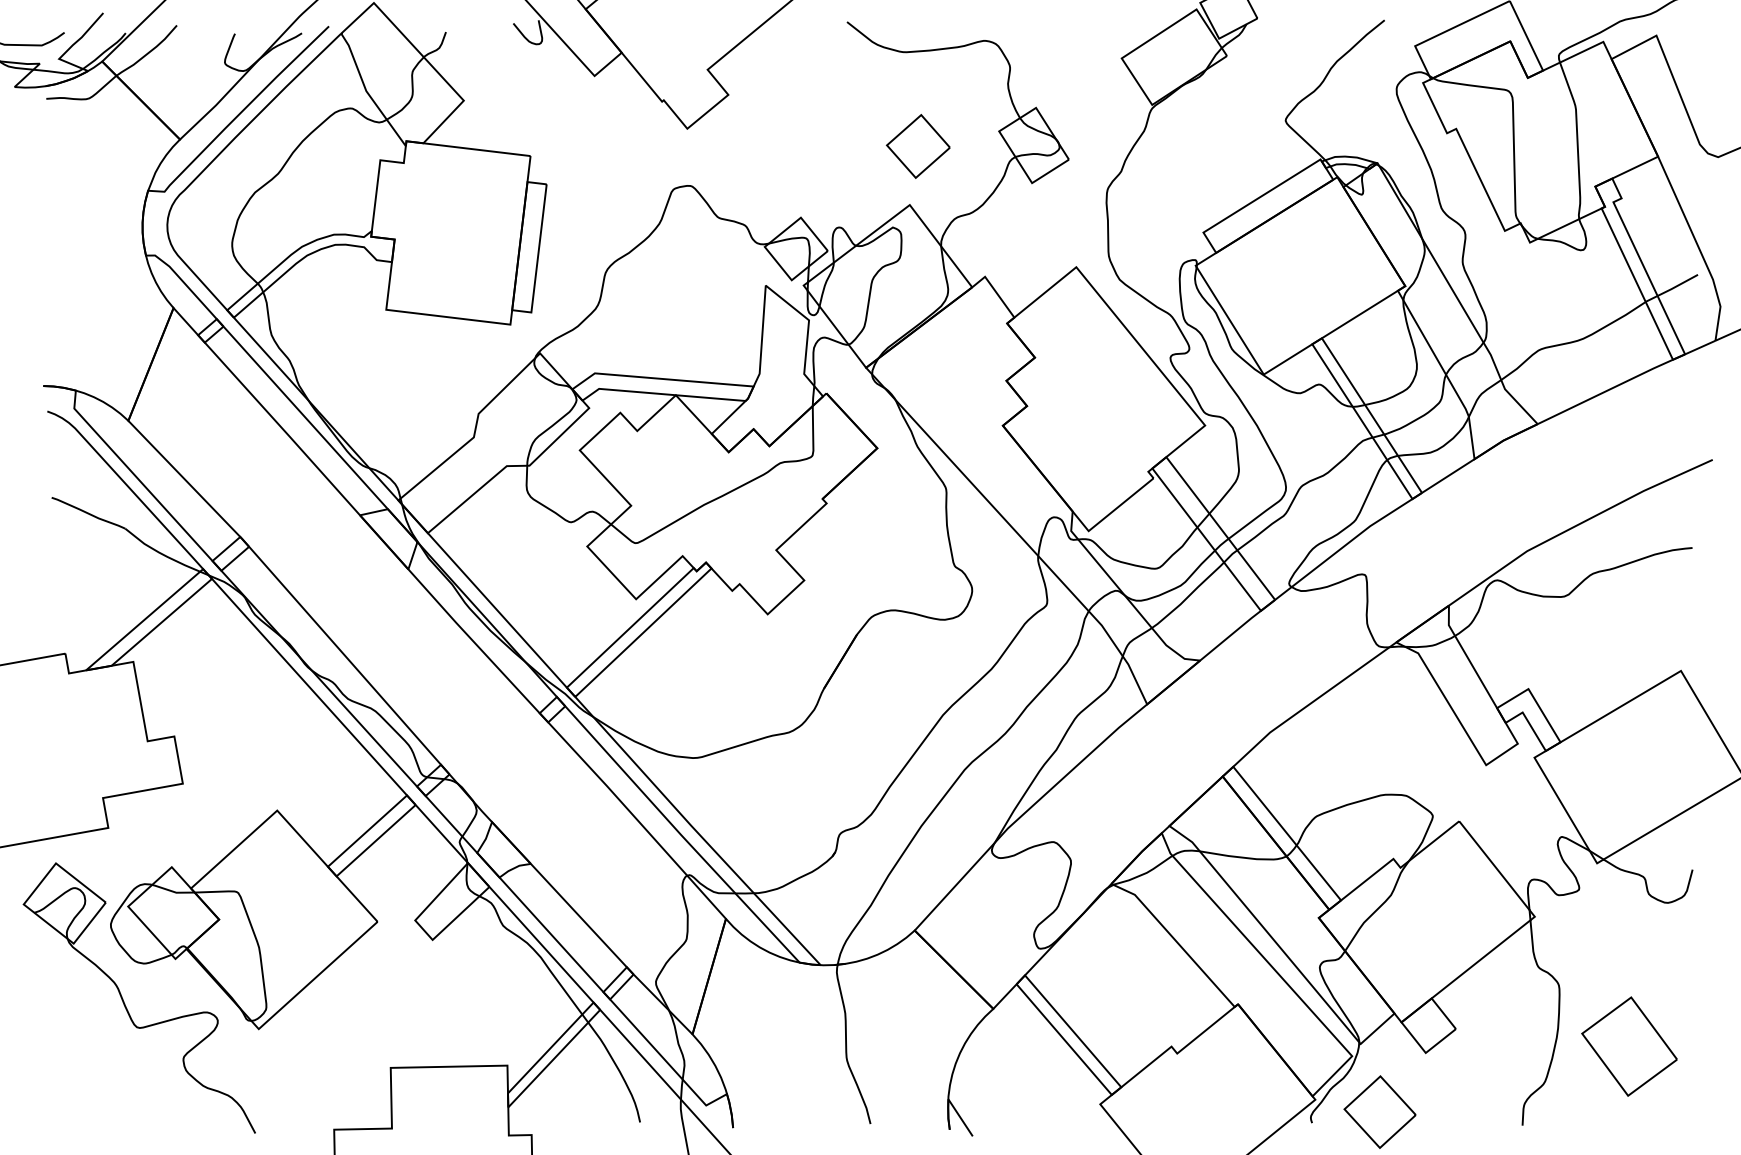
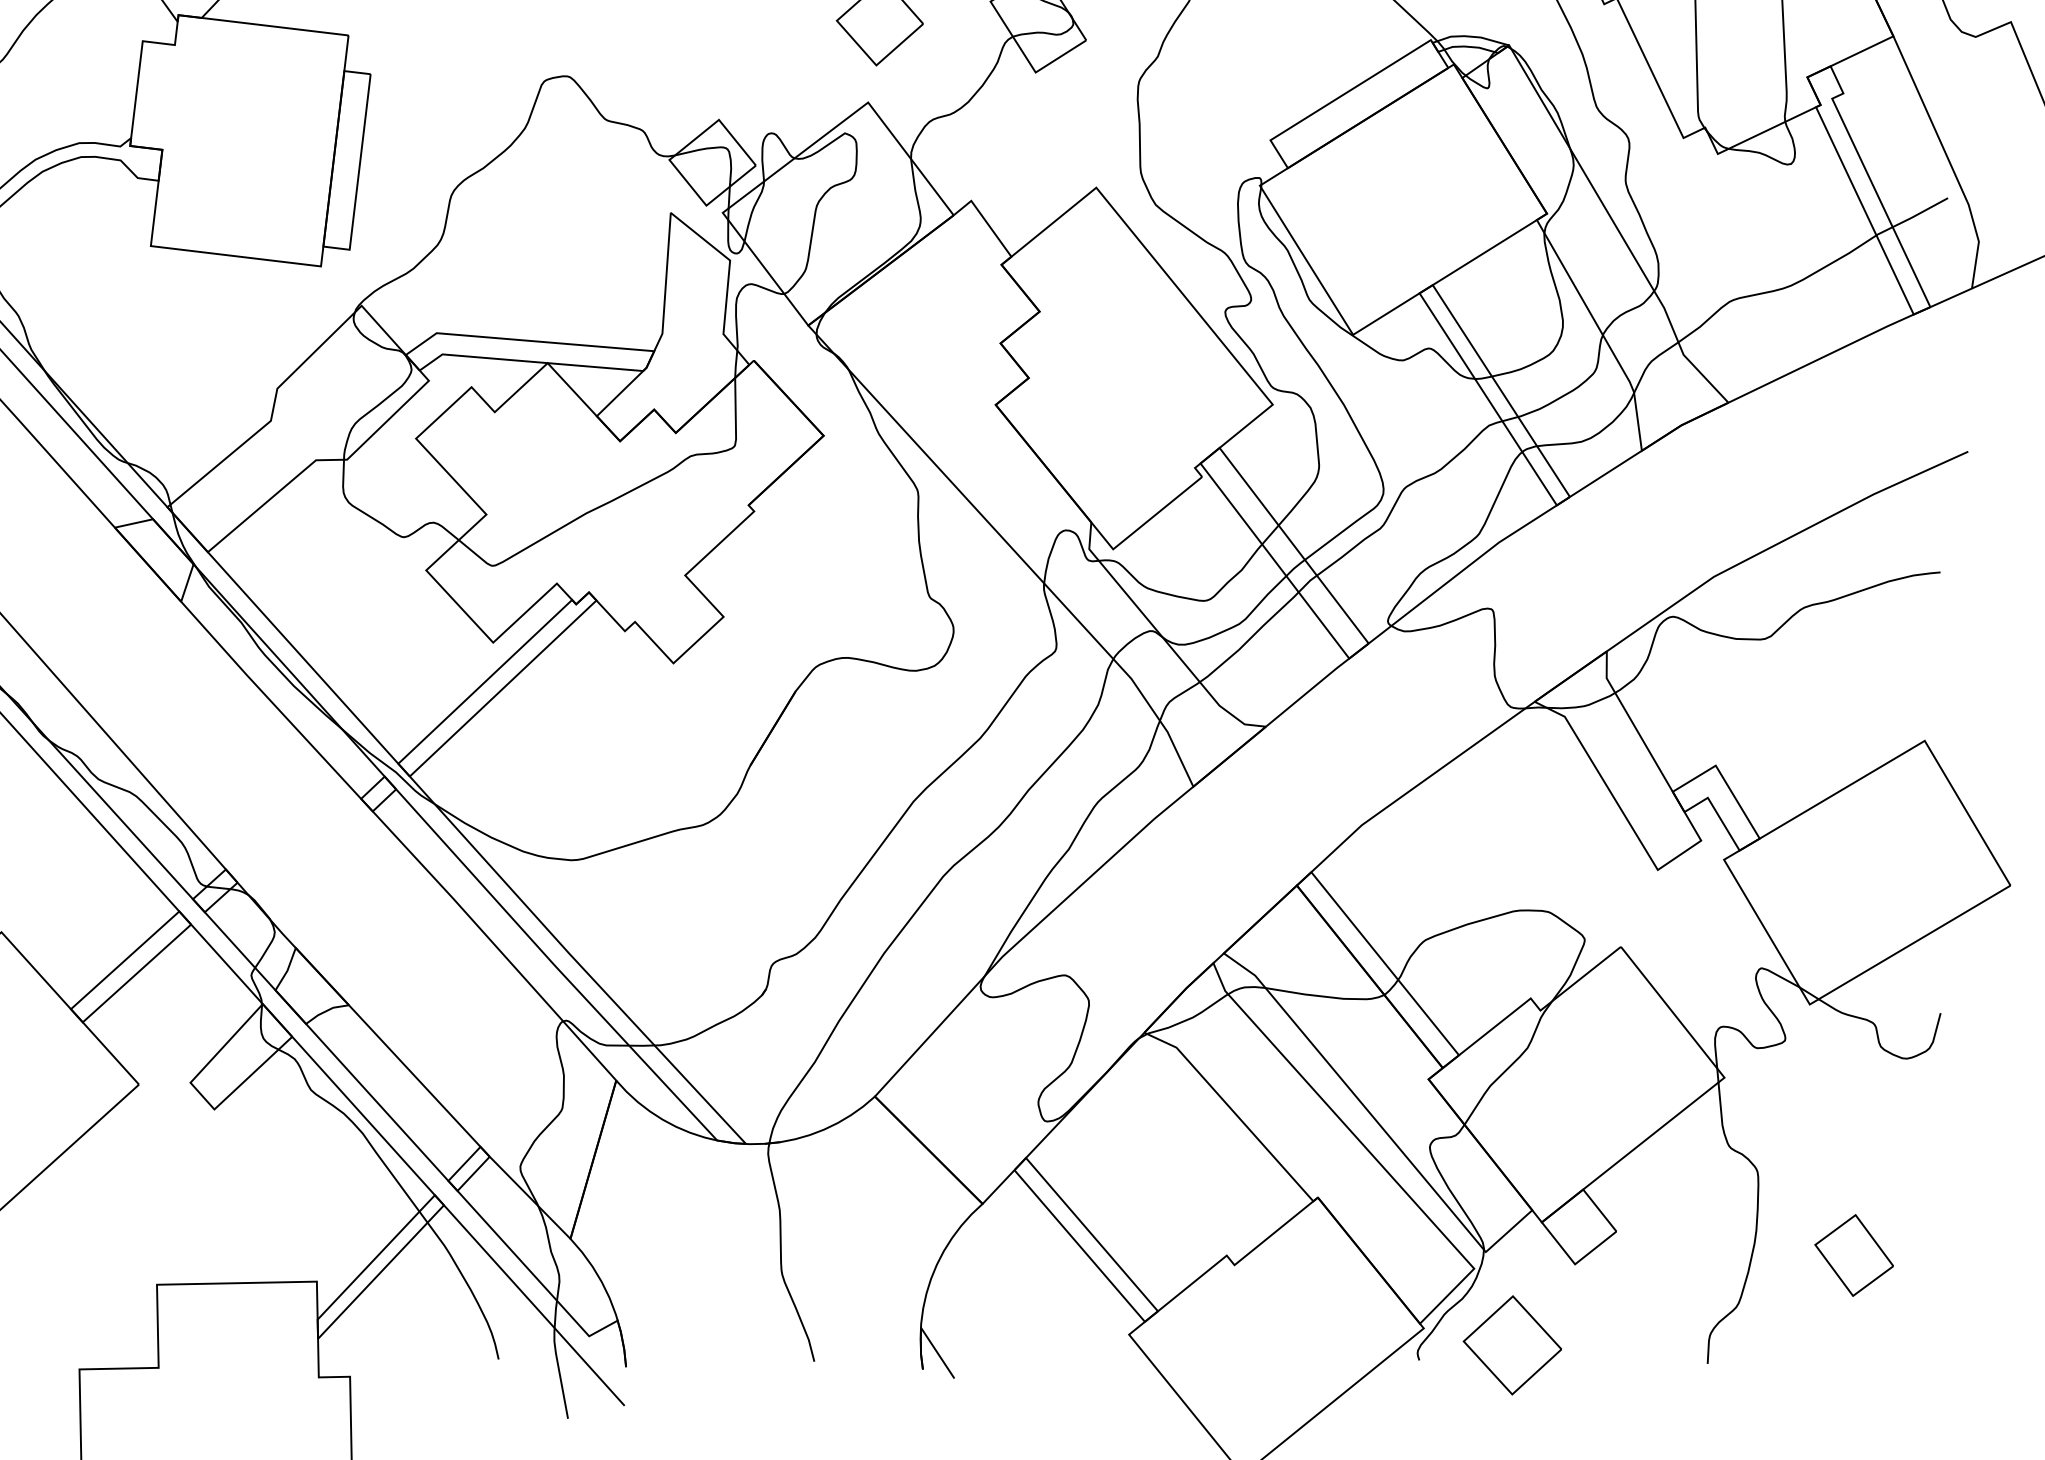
part: (1629, 1046) -> (1854, 1255), size x0.6

